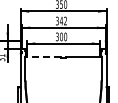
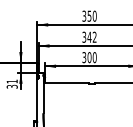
line: (43, 56) -> (66, 82), dashed -> solid

